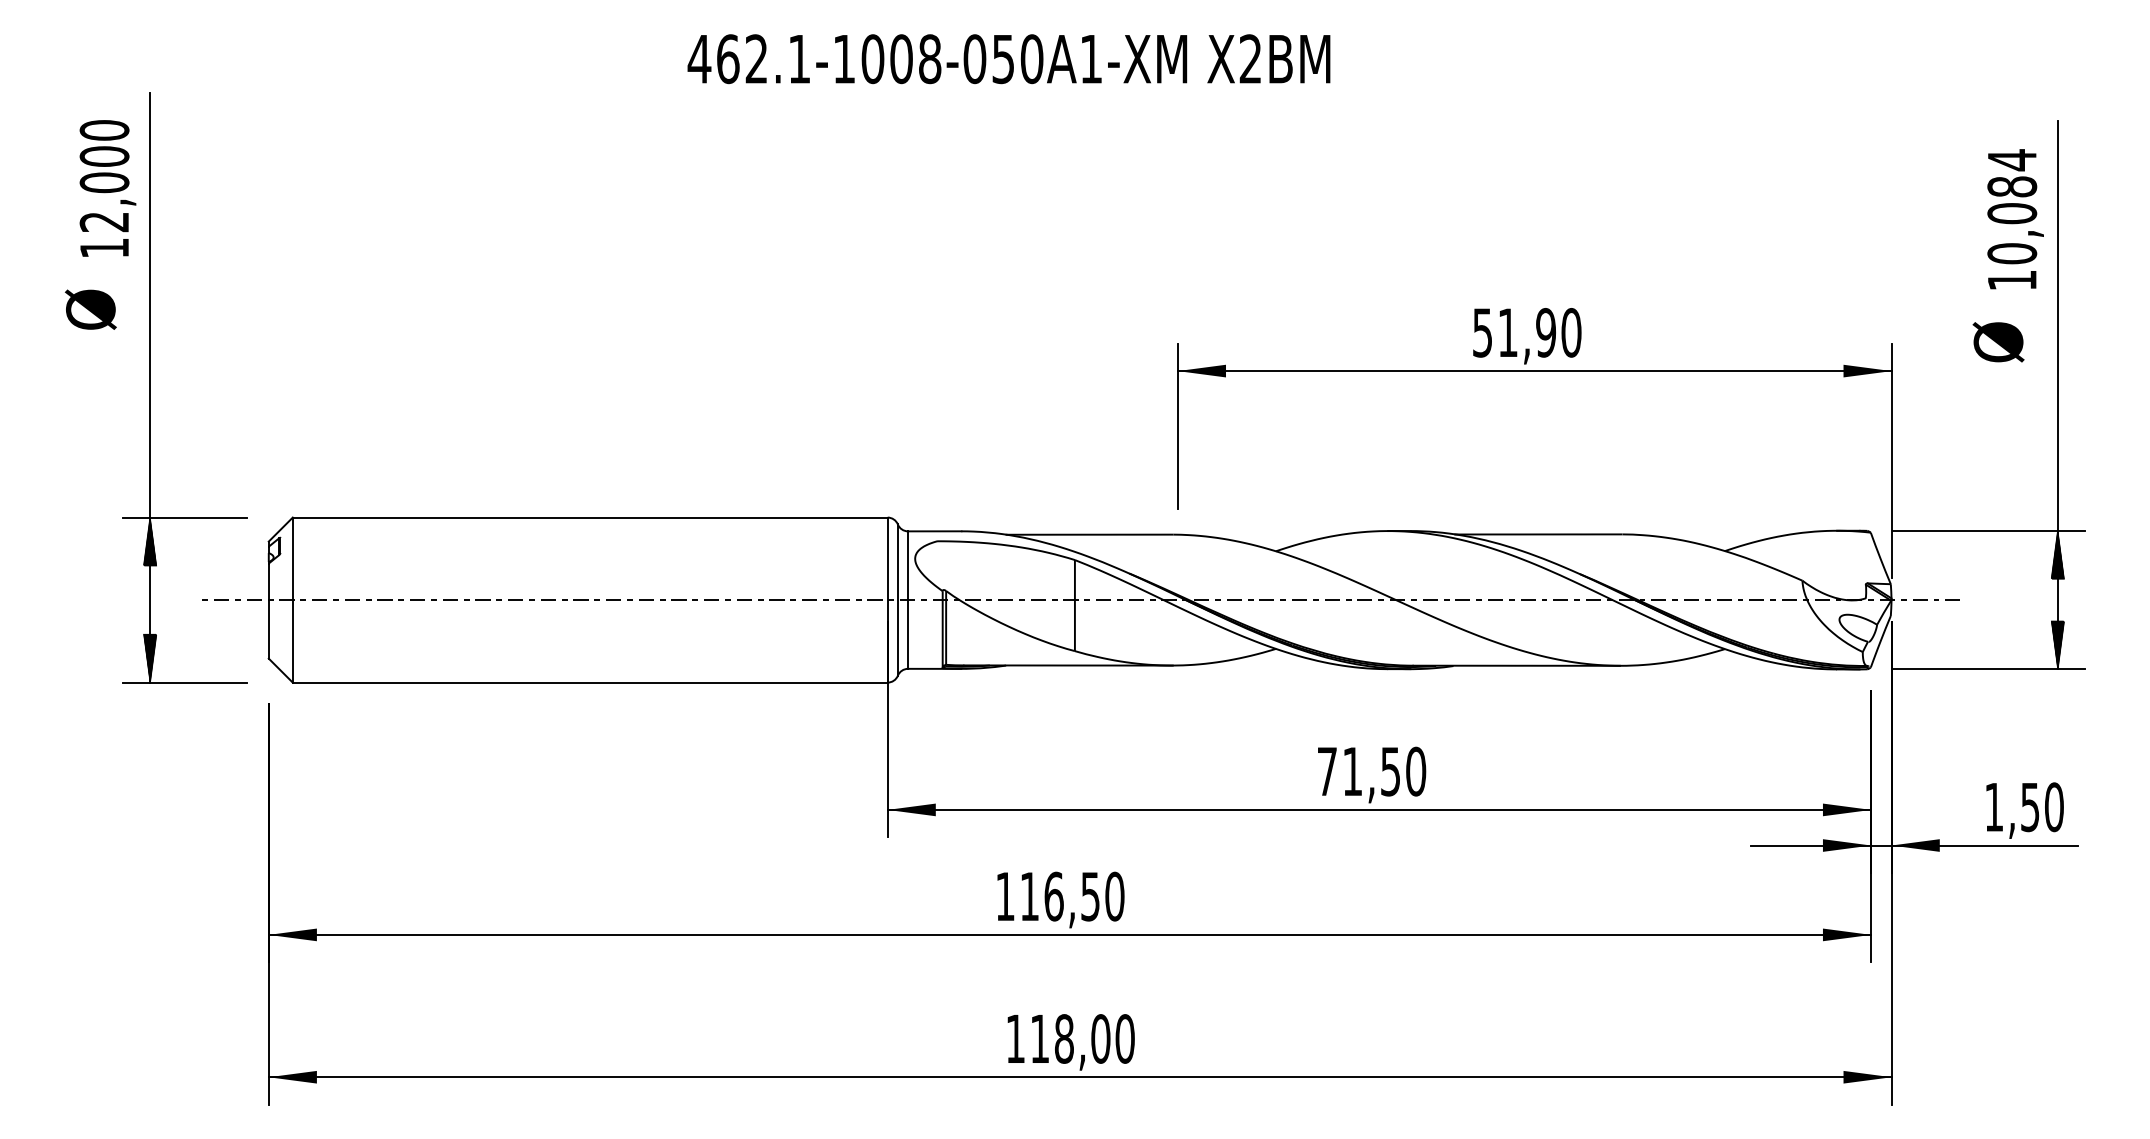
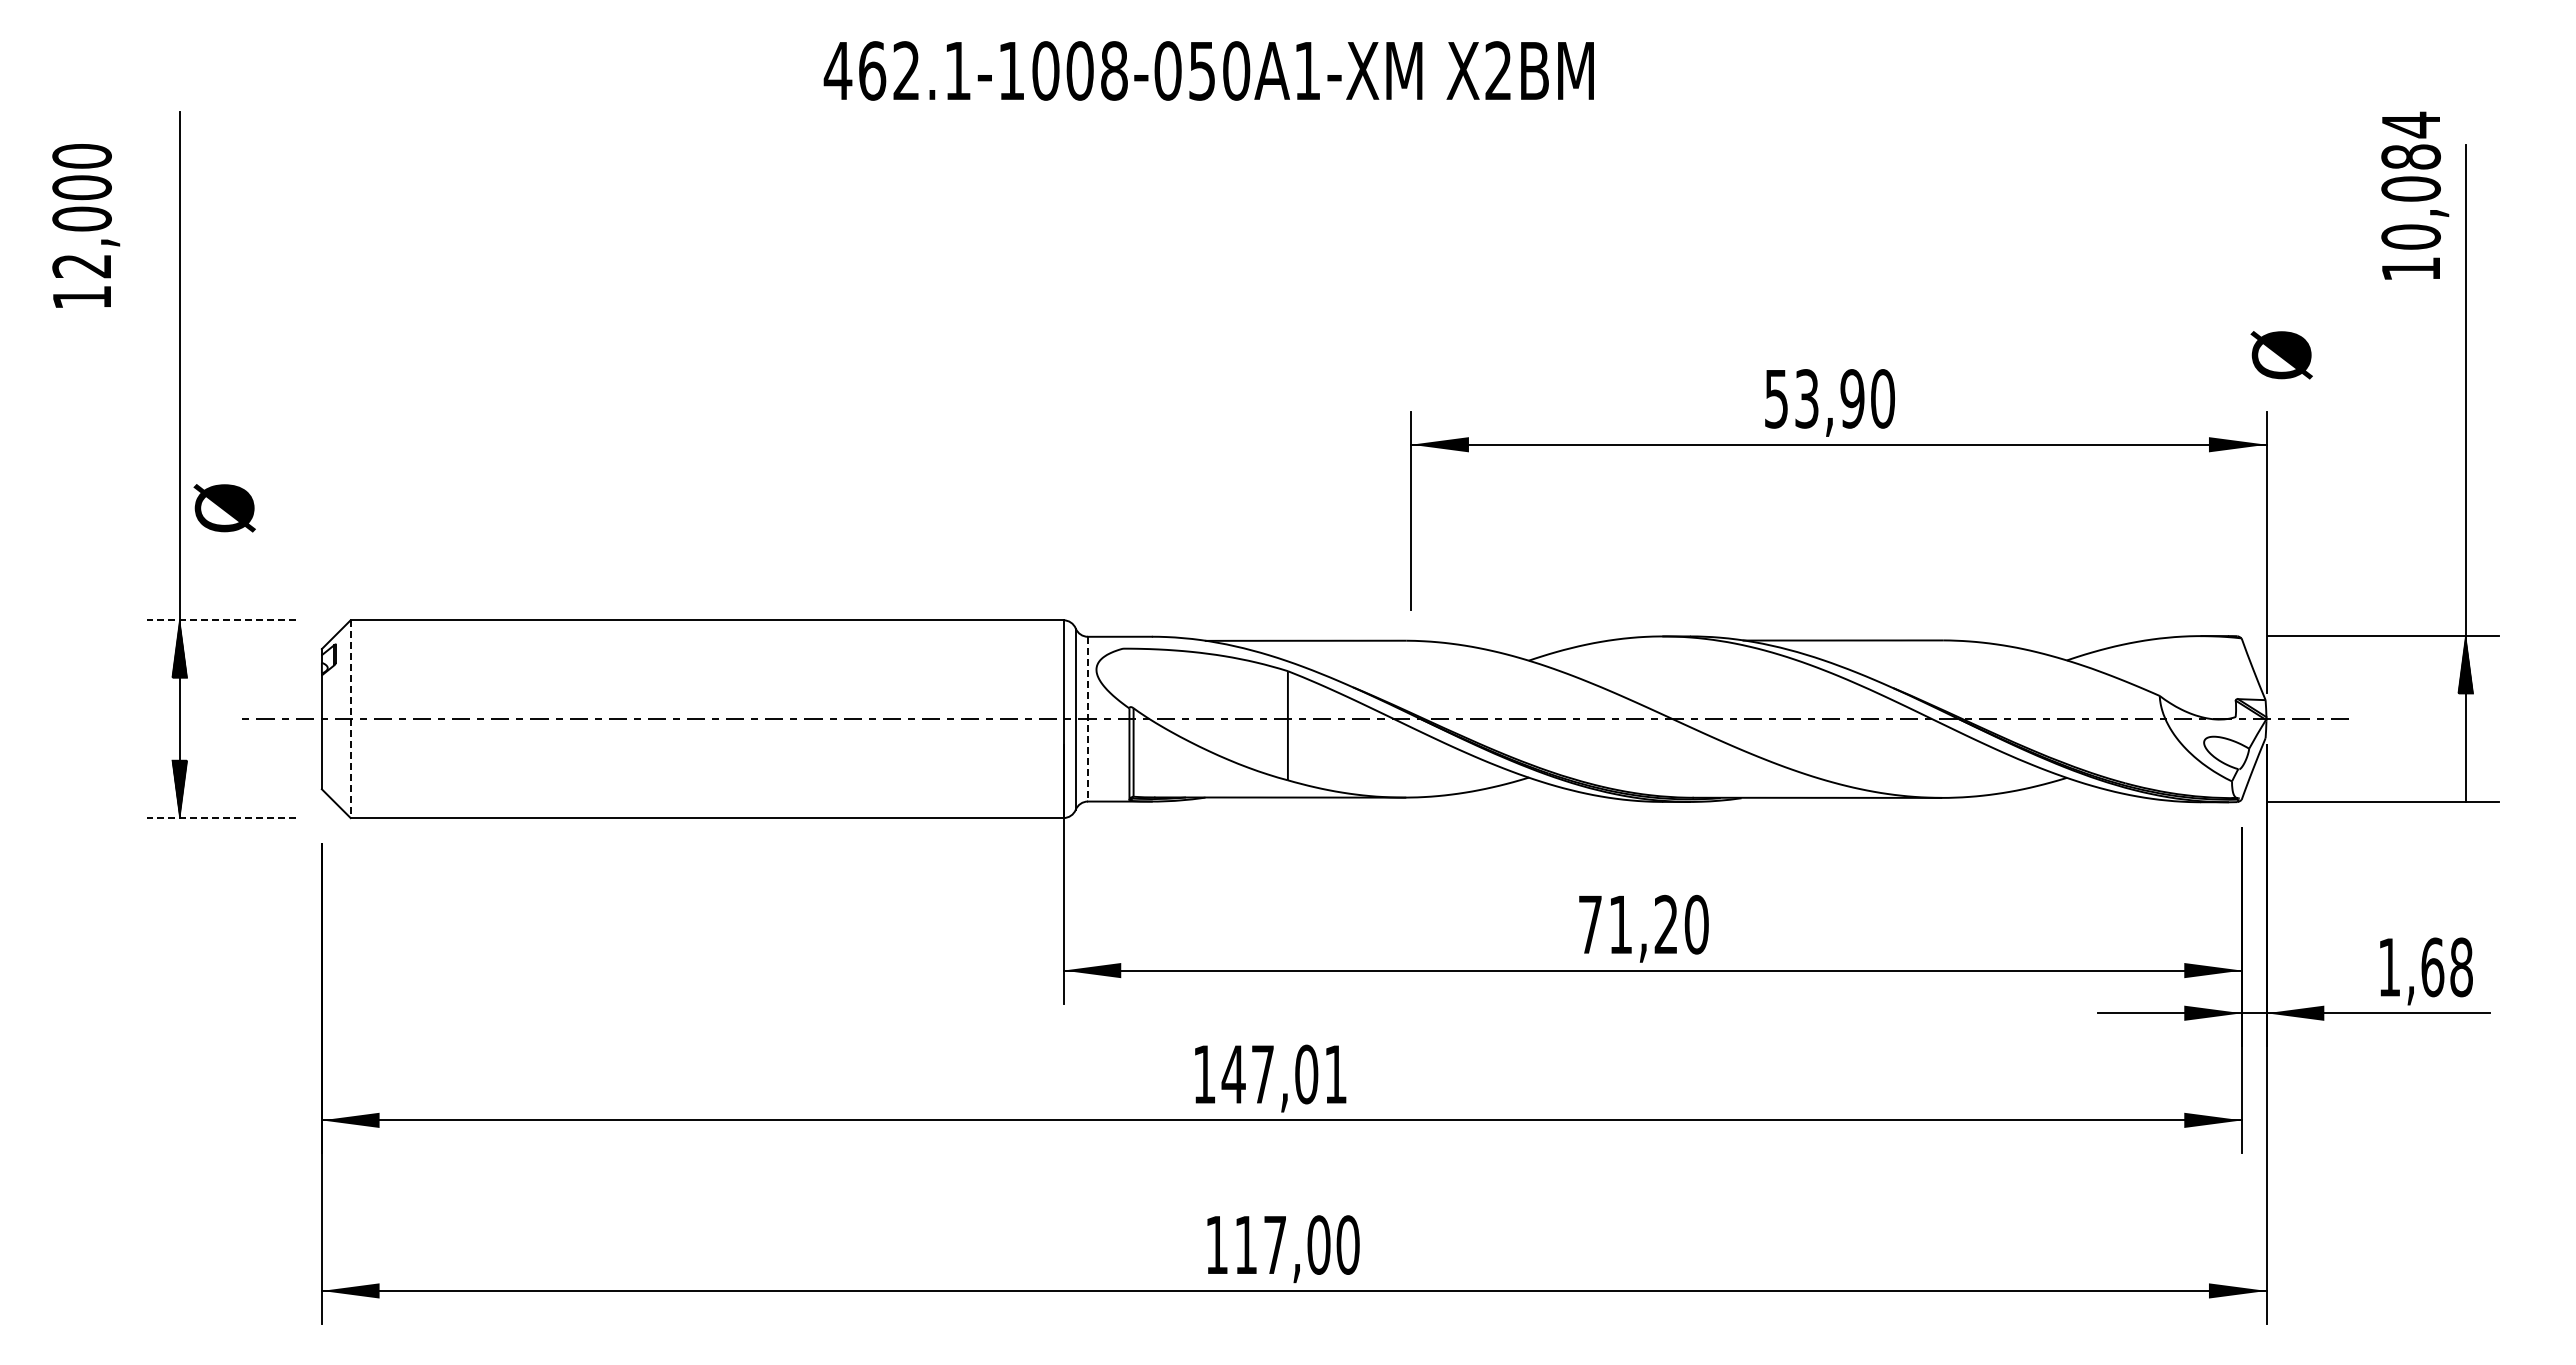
text: (108, 188) -> (86, 225), moved
text: (2015, 219) -> (2415, 195), moved
text: (90, 309) -> (224, 508), moved
text: (1507, 332) -> (1806, 398), 51,90 -> 53,90
text: (1998, 342) -> (2281, 355), moved
line: (184, 517) -> (220, 620), solid -> dashed
line: (292, 600) -> (350, 719), solid -> dashed
line: (907, 600) -> (1087, 719), solid -> dashed
hatch: (2057, 645) -> (2465, 773), removed
line: (184, 682) -> (220, 818), solid -> dashed
text: (1390, 771) -> (1665, 924), 71,50 -> 71,20
text: (2042, 807) -> (2447, 967), 1,50 -> 1,68
text: (1072, 896) -> (1284, 1074), 116,50 -> 147,01
text: (1064, 1038) -> (1275, 1244), 118,00 -> 117,00

